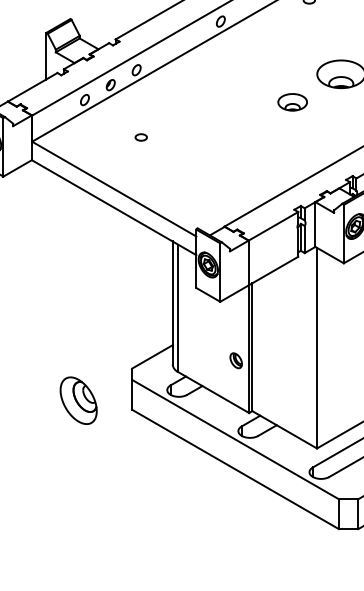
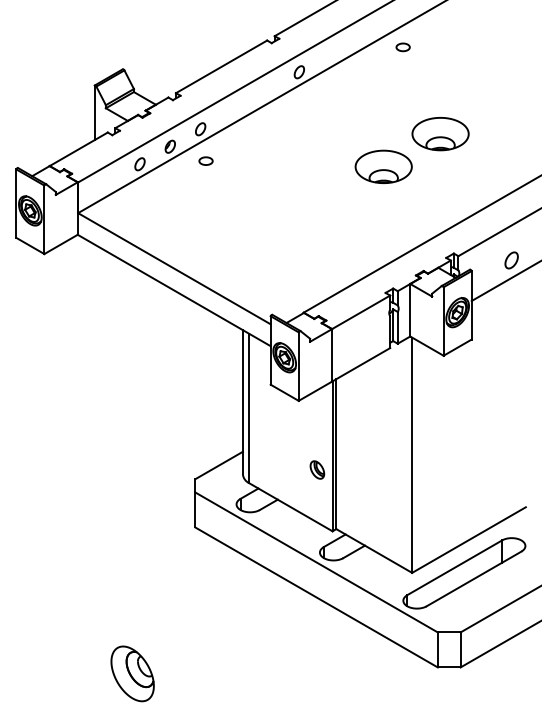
part: (292, 101) -> (383, 166), size x1.67
part: (140, 136) -> (205, 160), moved
part: (78, 400) -> (132, 673), moved

